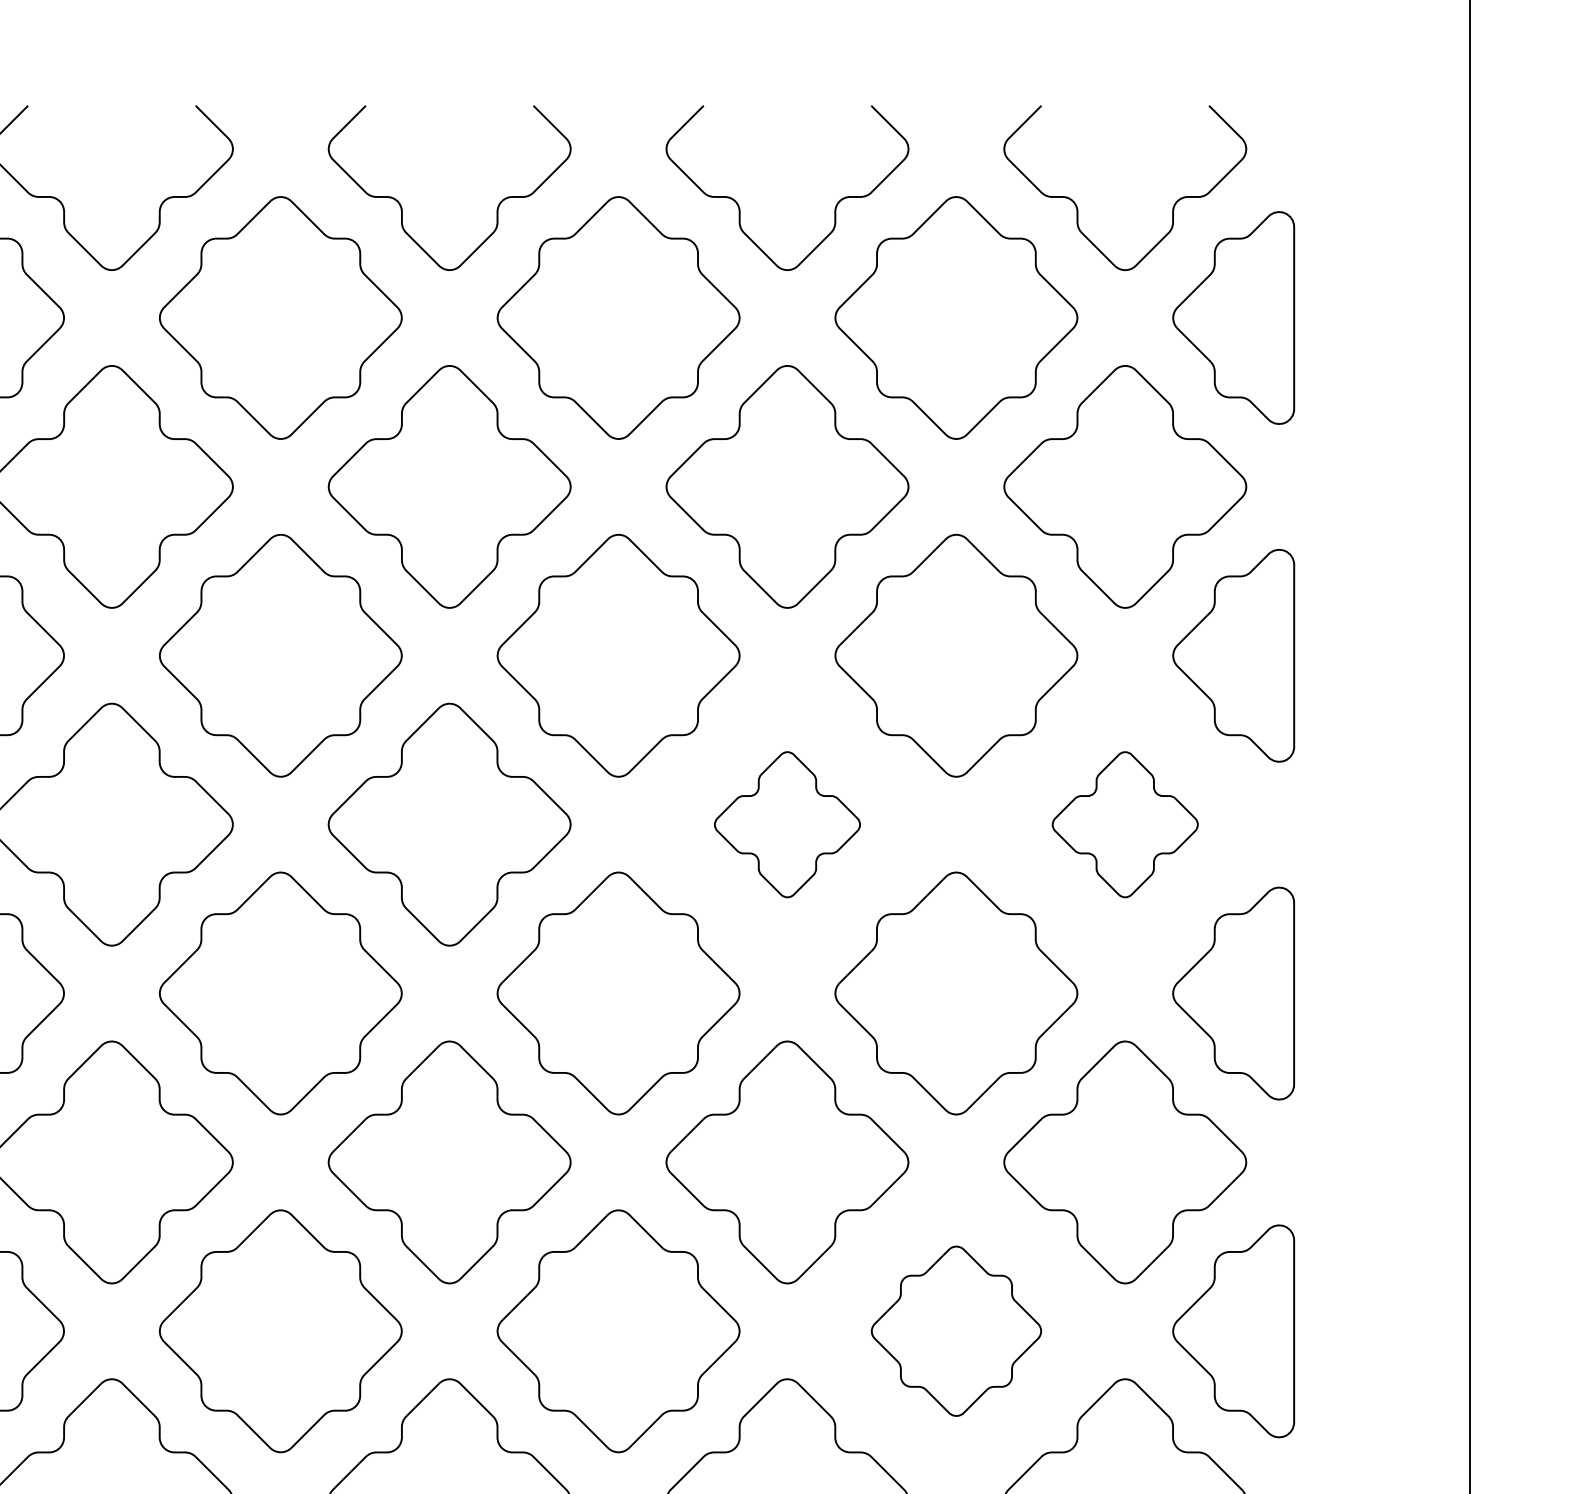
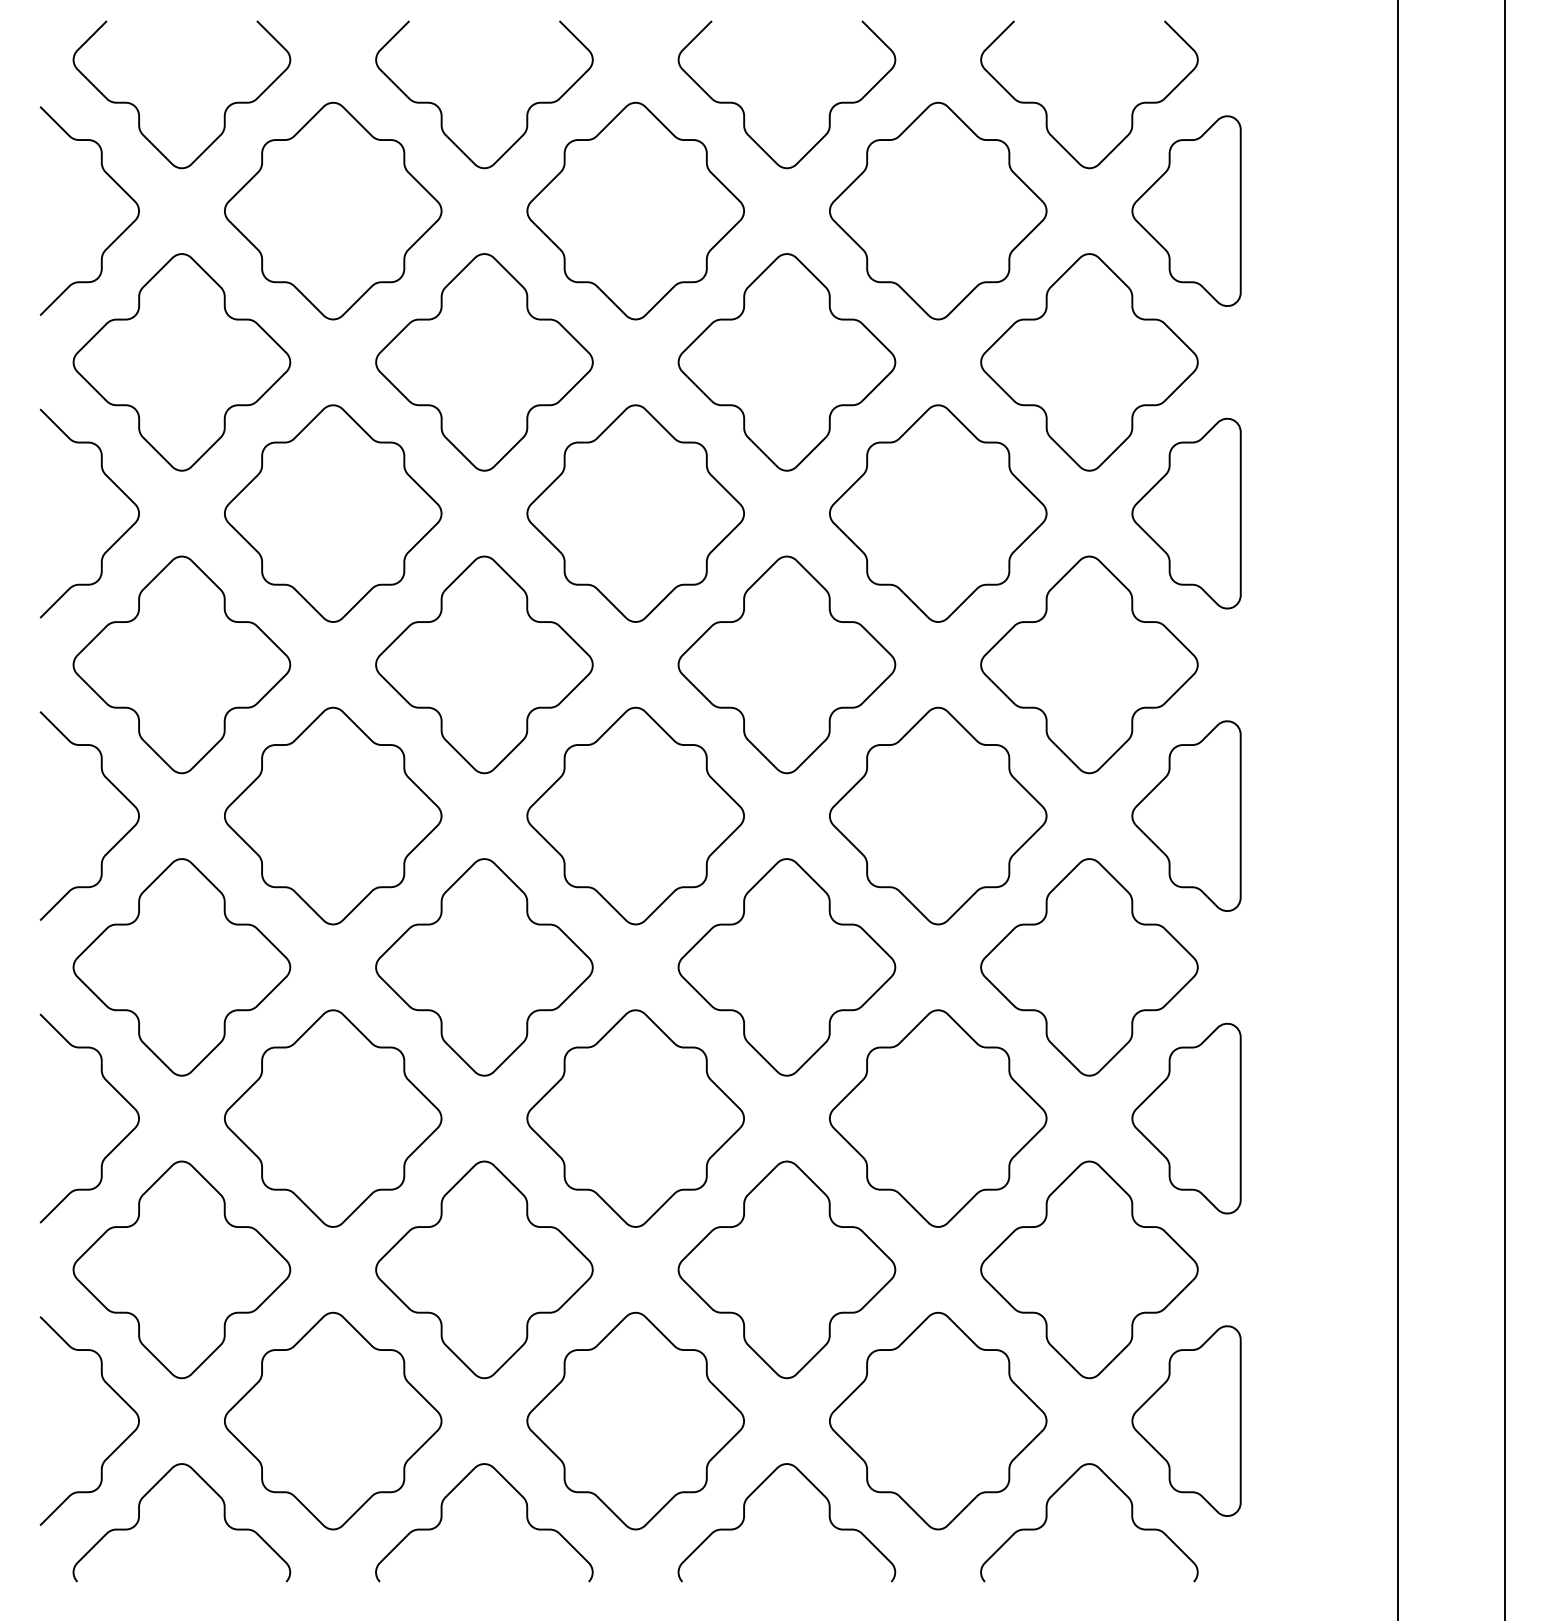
part: (786, 824) -> (786, 664), size x1.67
part: (1125, 824) -> (1089, 664), size x1.67
part: (956, 1331) -> (938, 1118), size x1.43

